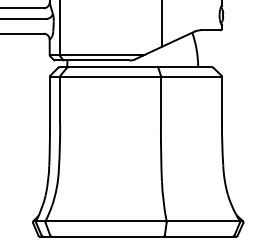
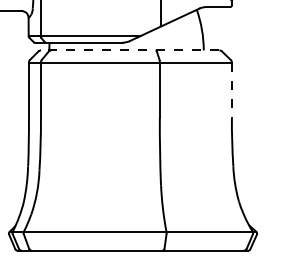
line: (135, 67) -> (129, 50), solid -> dashed
line: (222, 100) -> (232, 89), solid -> dashed

